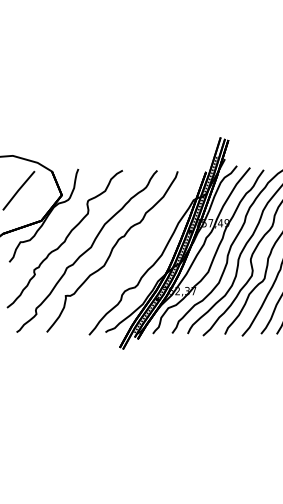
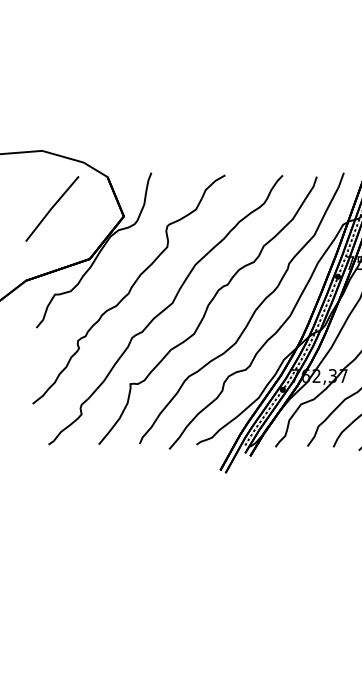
curve: (139, 252) -> (253, 311), added

